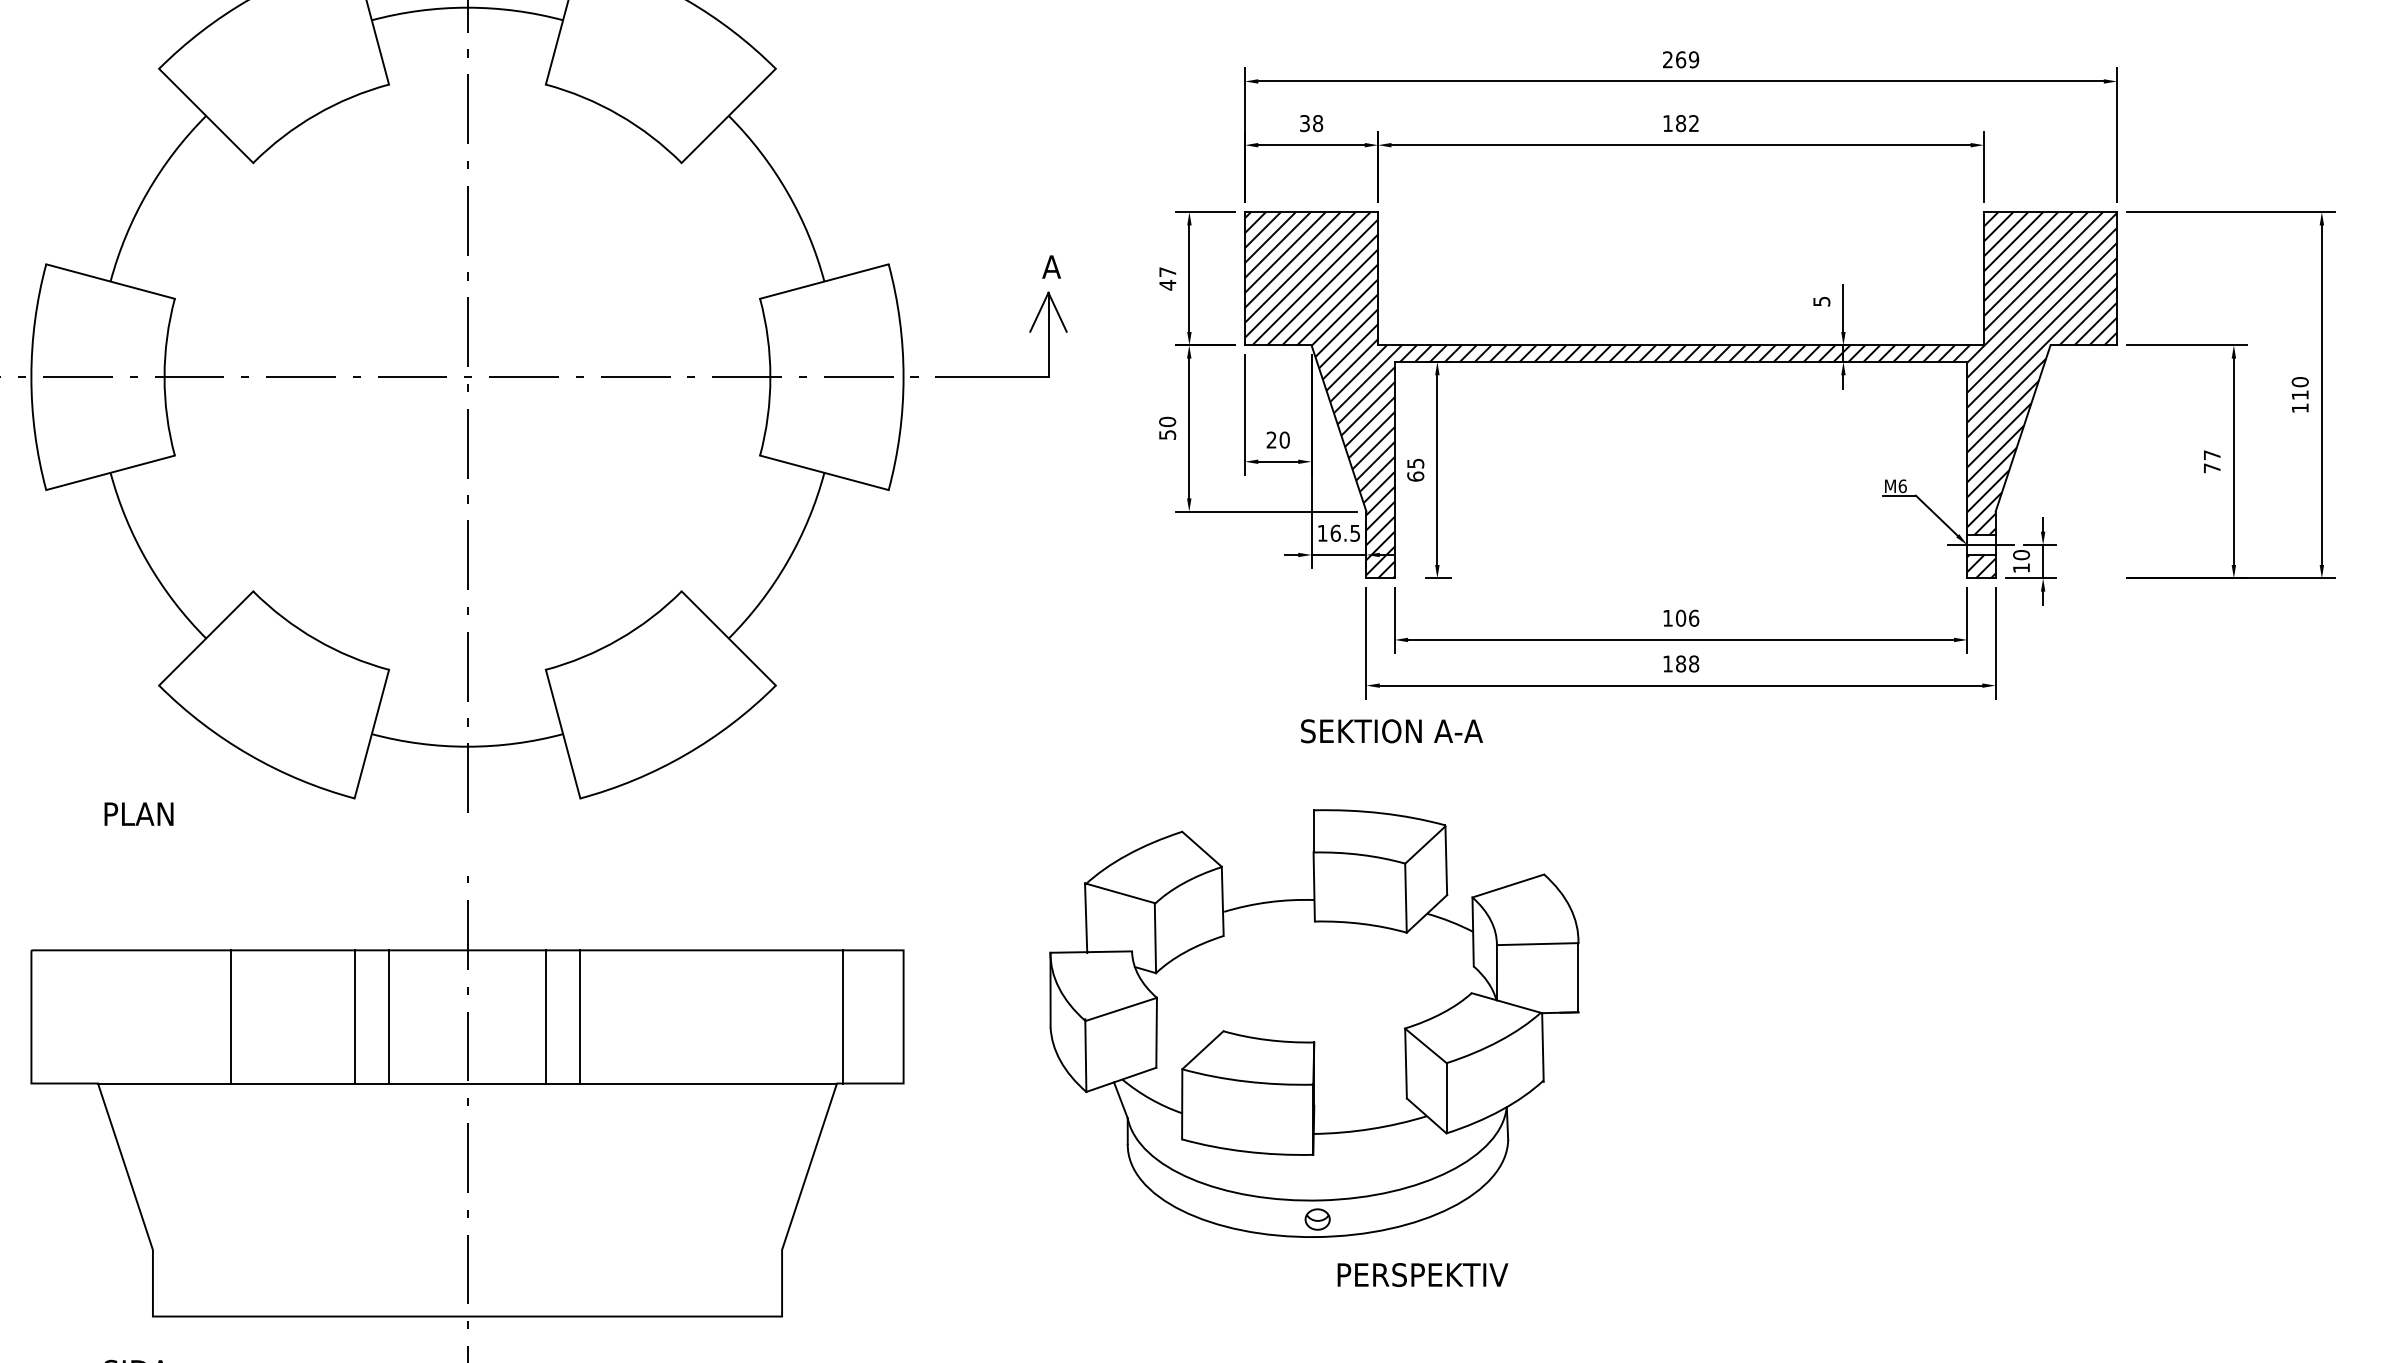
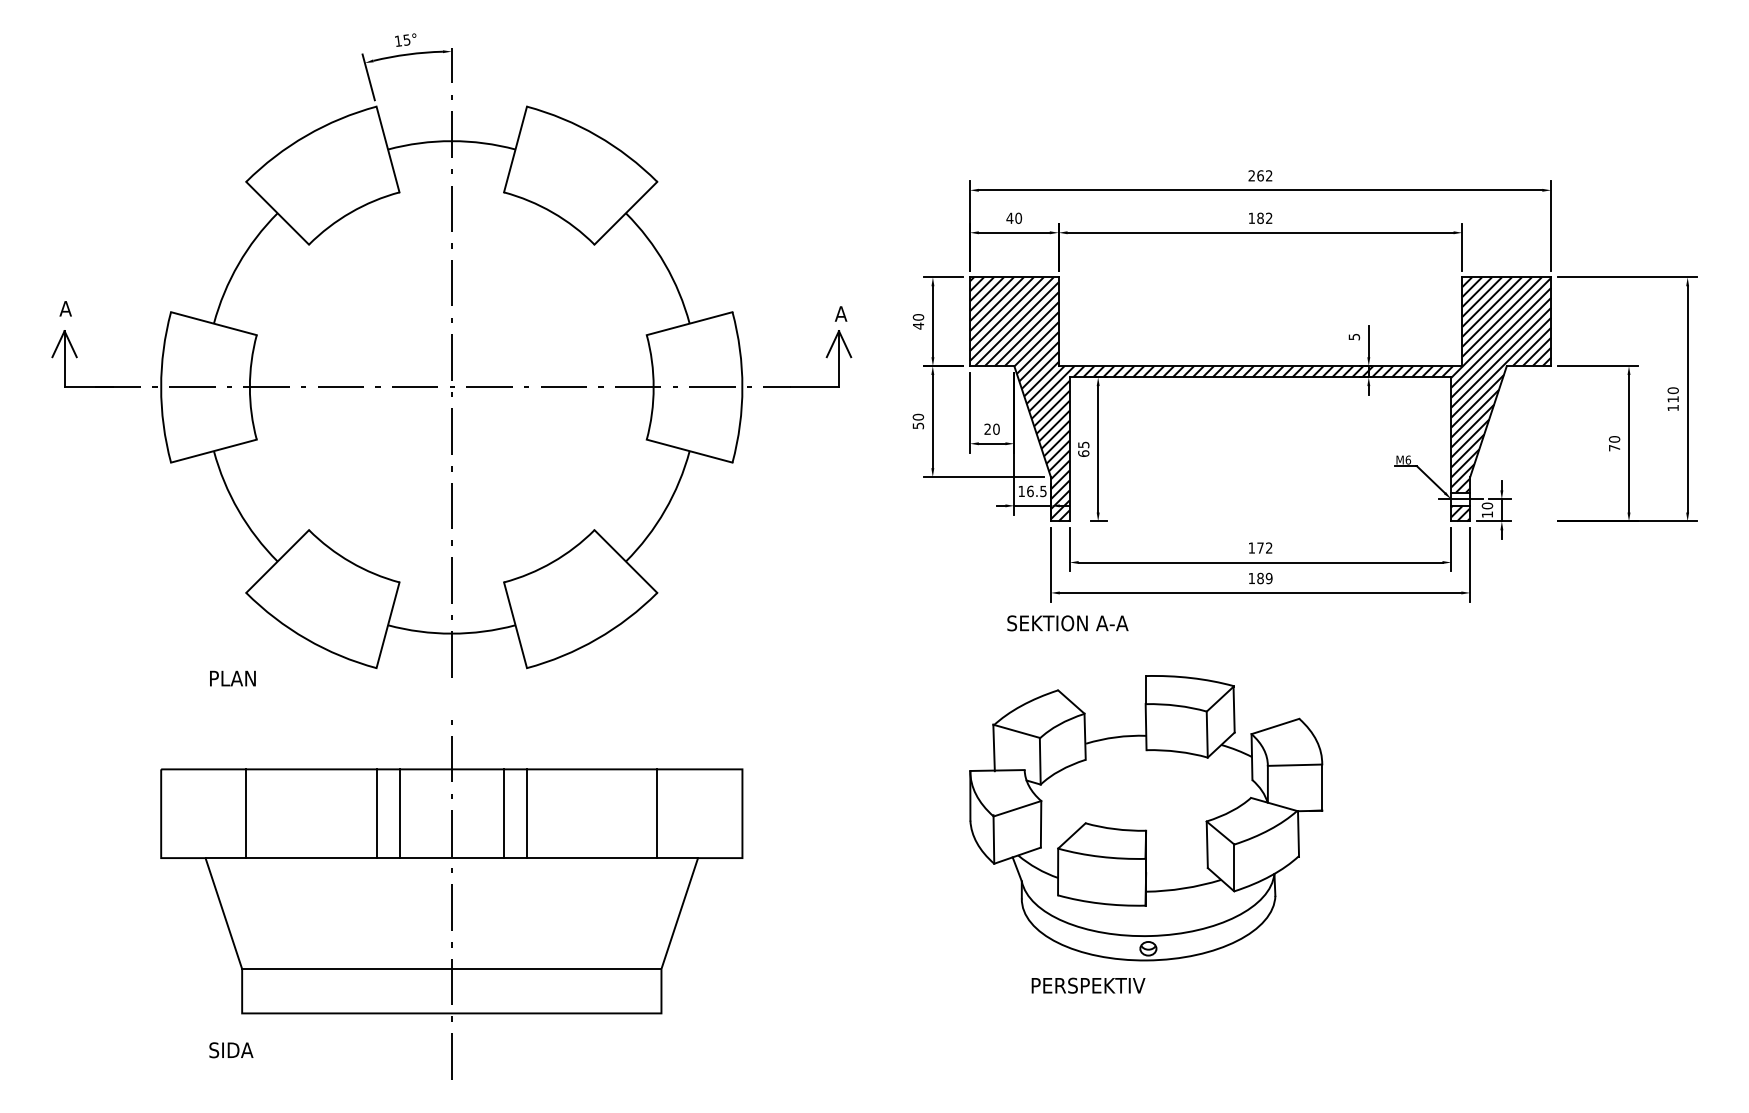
text: (1692, 59) -> (1268, 175), 269 -> 262
text: (1311, 123) -> (1014, 218), 38 -> 40
text: (1167, 272) -> (918, 317), 47 -> 40
text: (2212, 455) -> (1614, 439), 77 -> 70
text: (1686, 617) -> (1264, 547), 106 -> 172
text: (1692, 663) -> (1268, 578), 188 -> 189
line: (231, 1016) -> (246, 813), moved
line: (843, 1016) -> (657, 813), moved
part: (1314, 1024) -> (1146, 818), moved
line: (467, 1250) -> (451, 969), added

